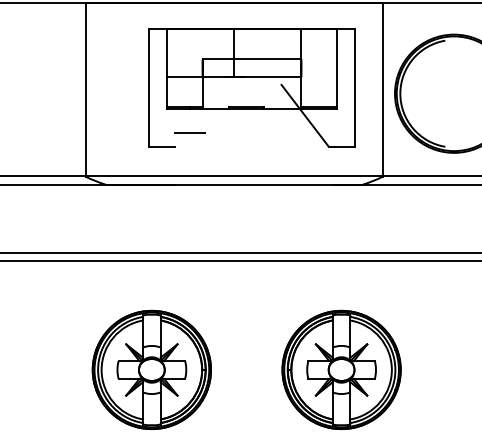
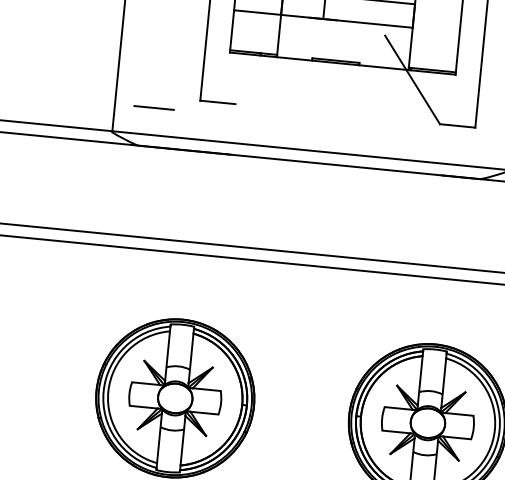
line: (189, 132) -> (153, 106), moved

